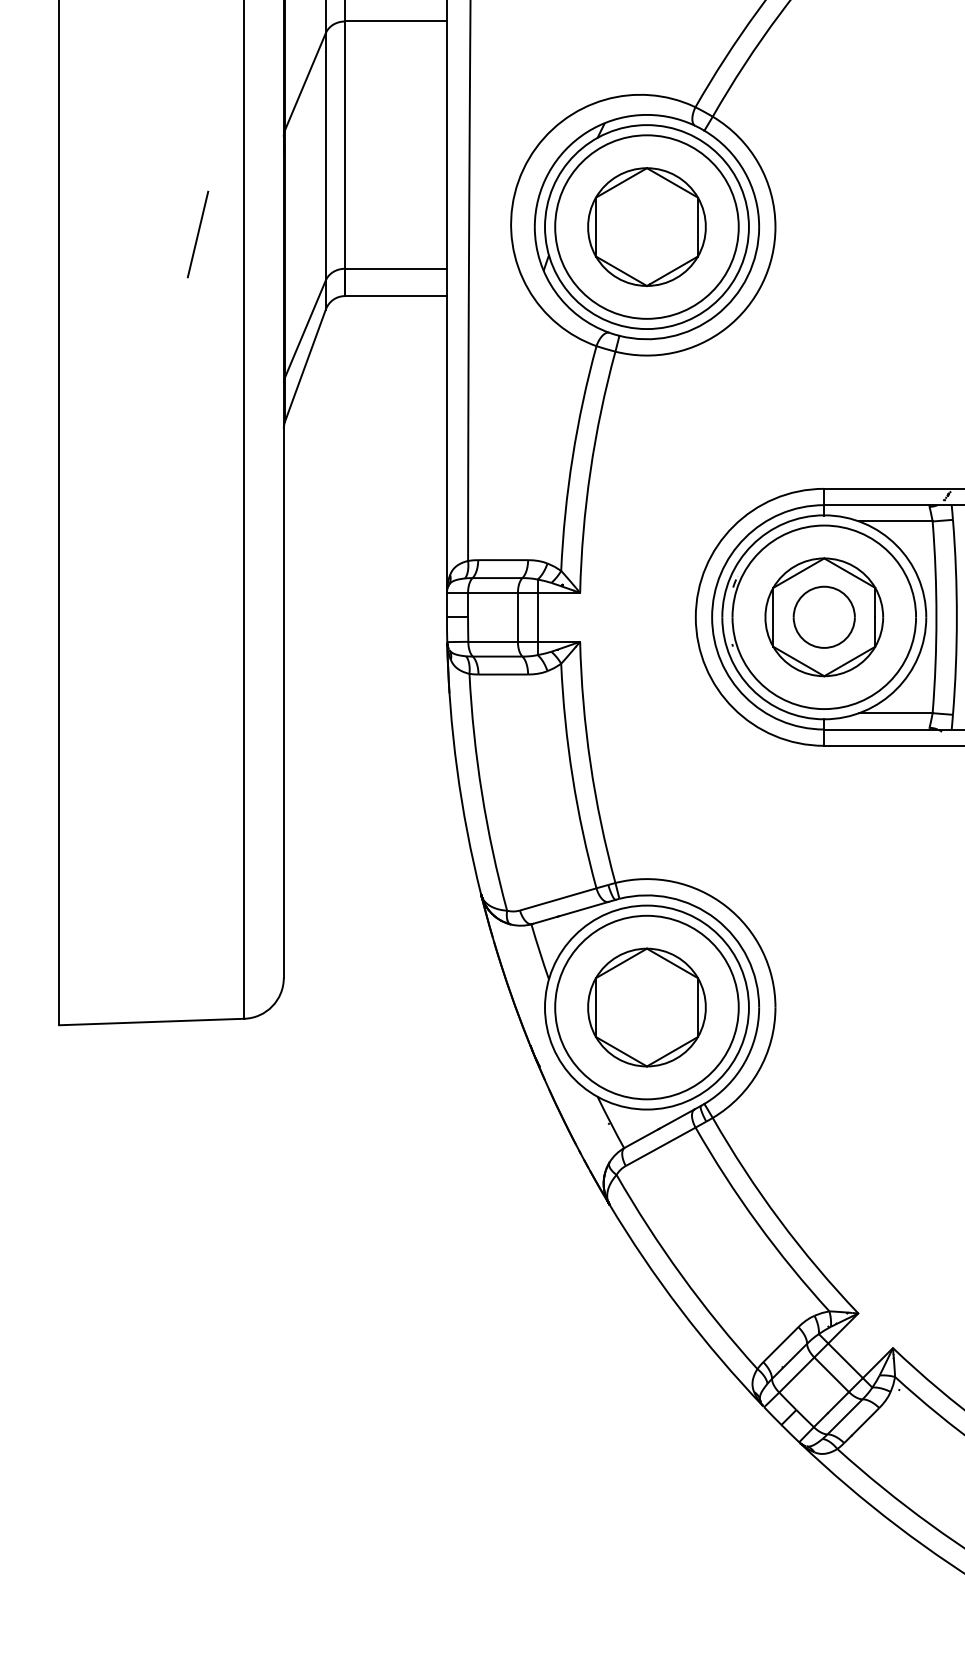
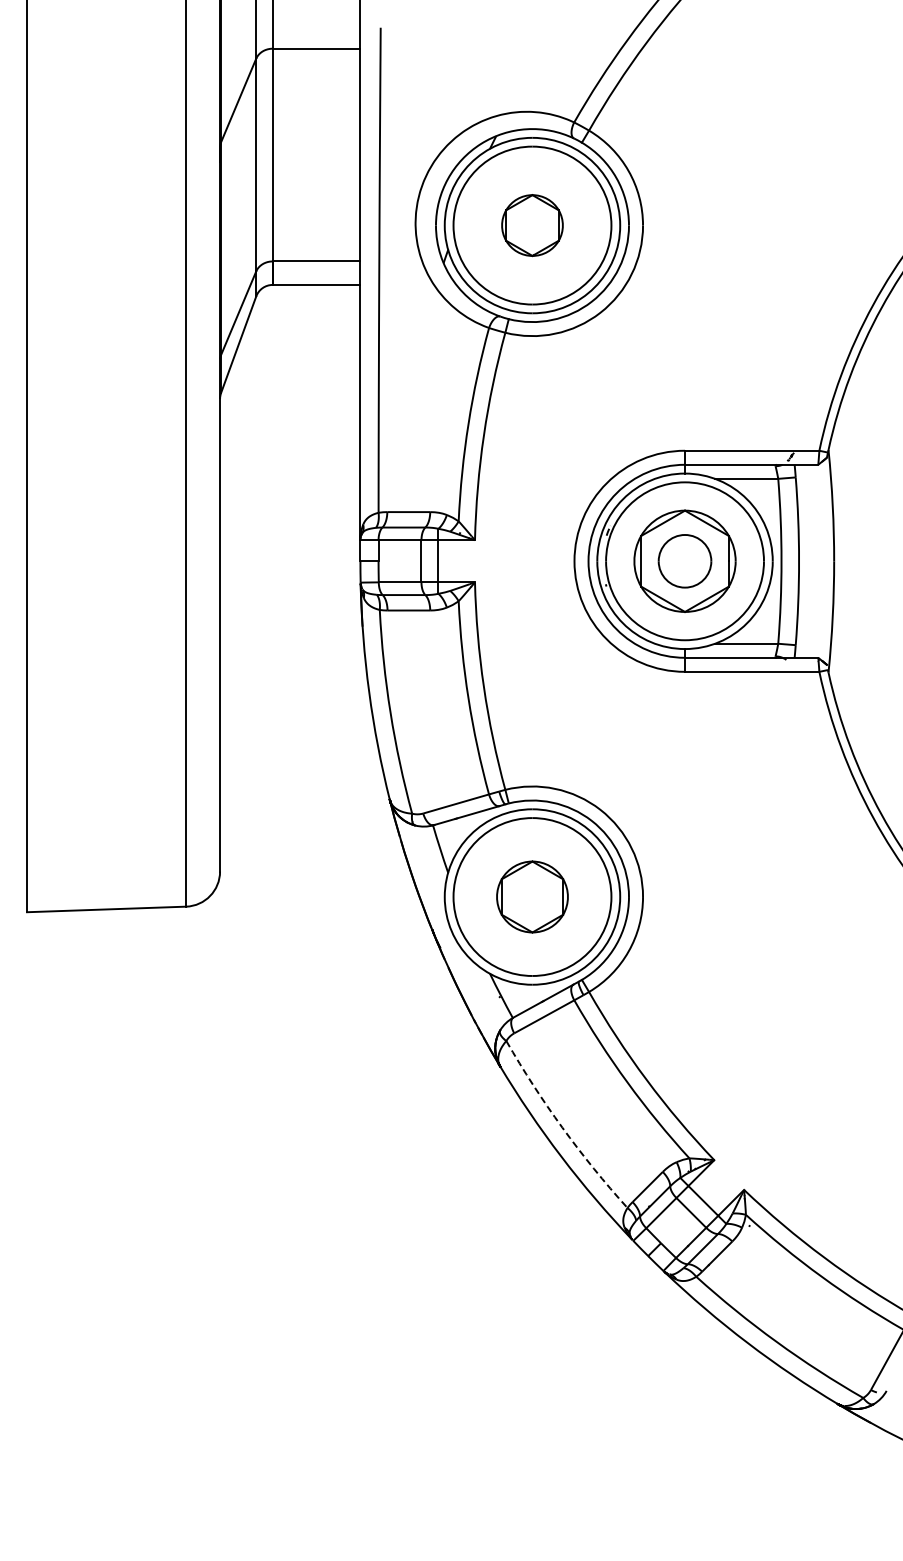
part: (646, 226) -> (532, 225), size x0.6
line: (198, 233) -> (146, 231), removed
part: (646, 1006) -> (532, 896), size x0.7
arc: (681, 1275) -> (562, 1127), solid -> dashed

